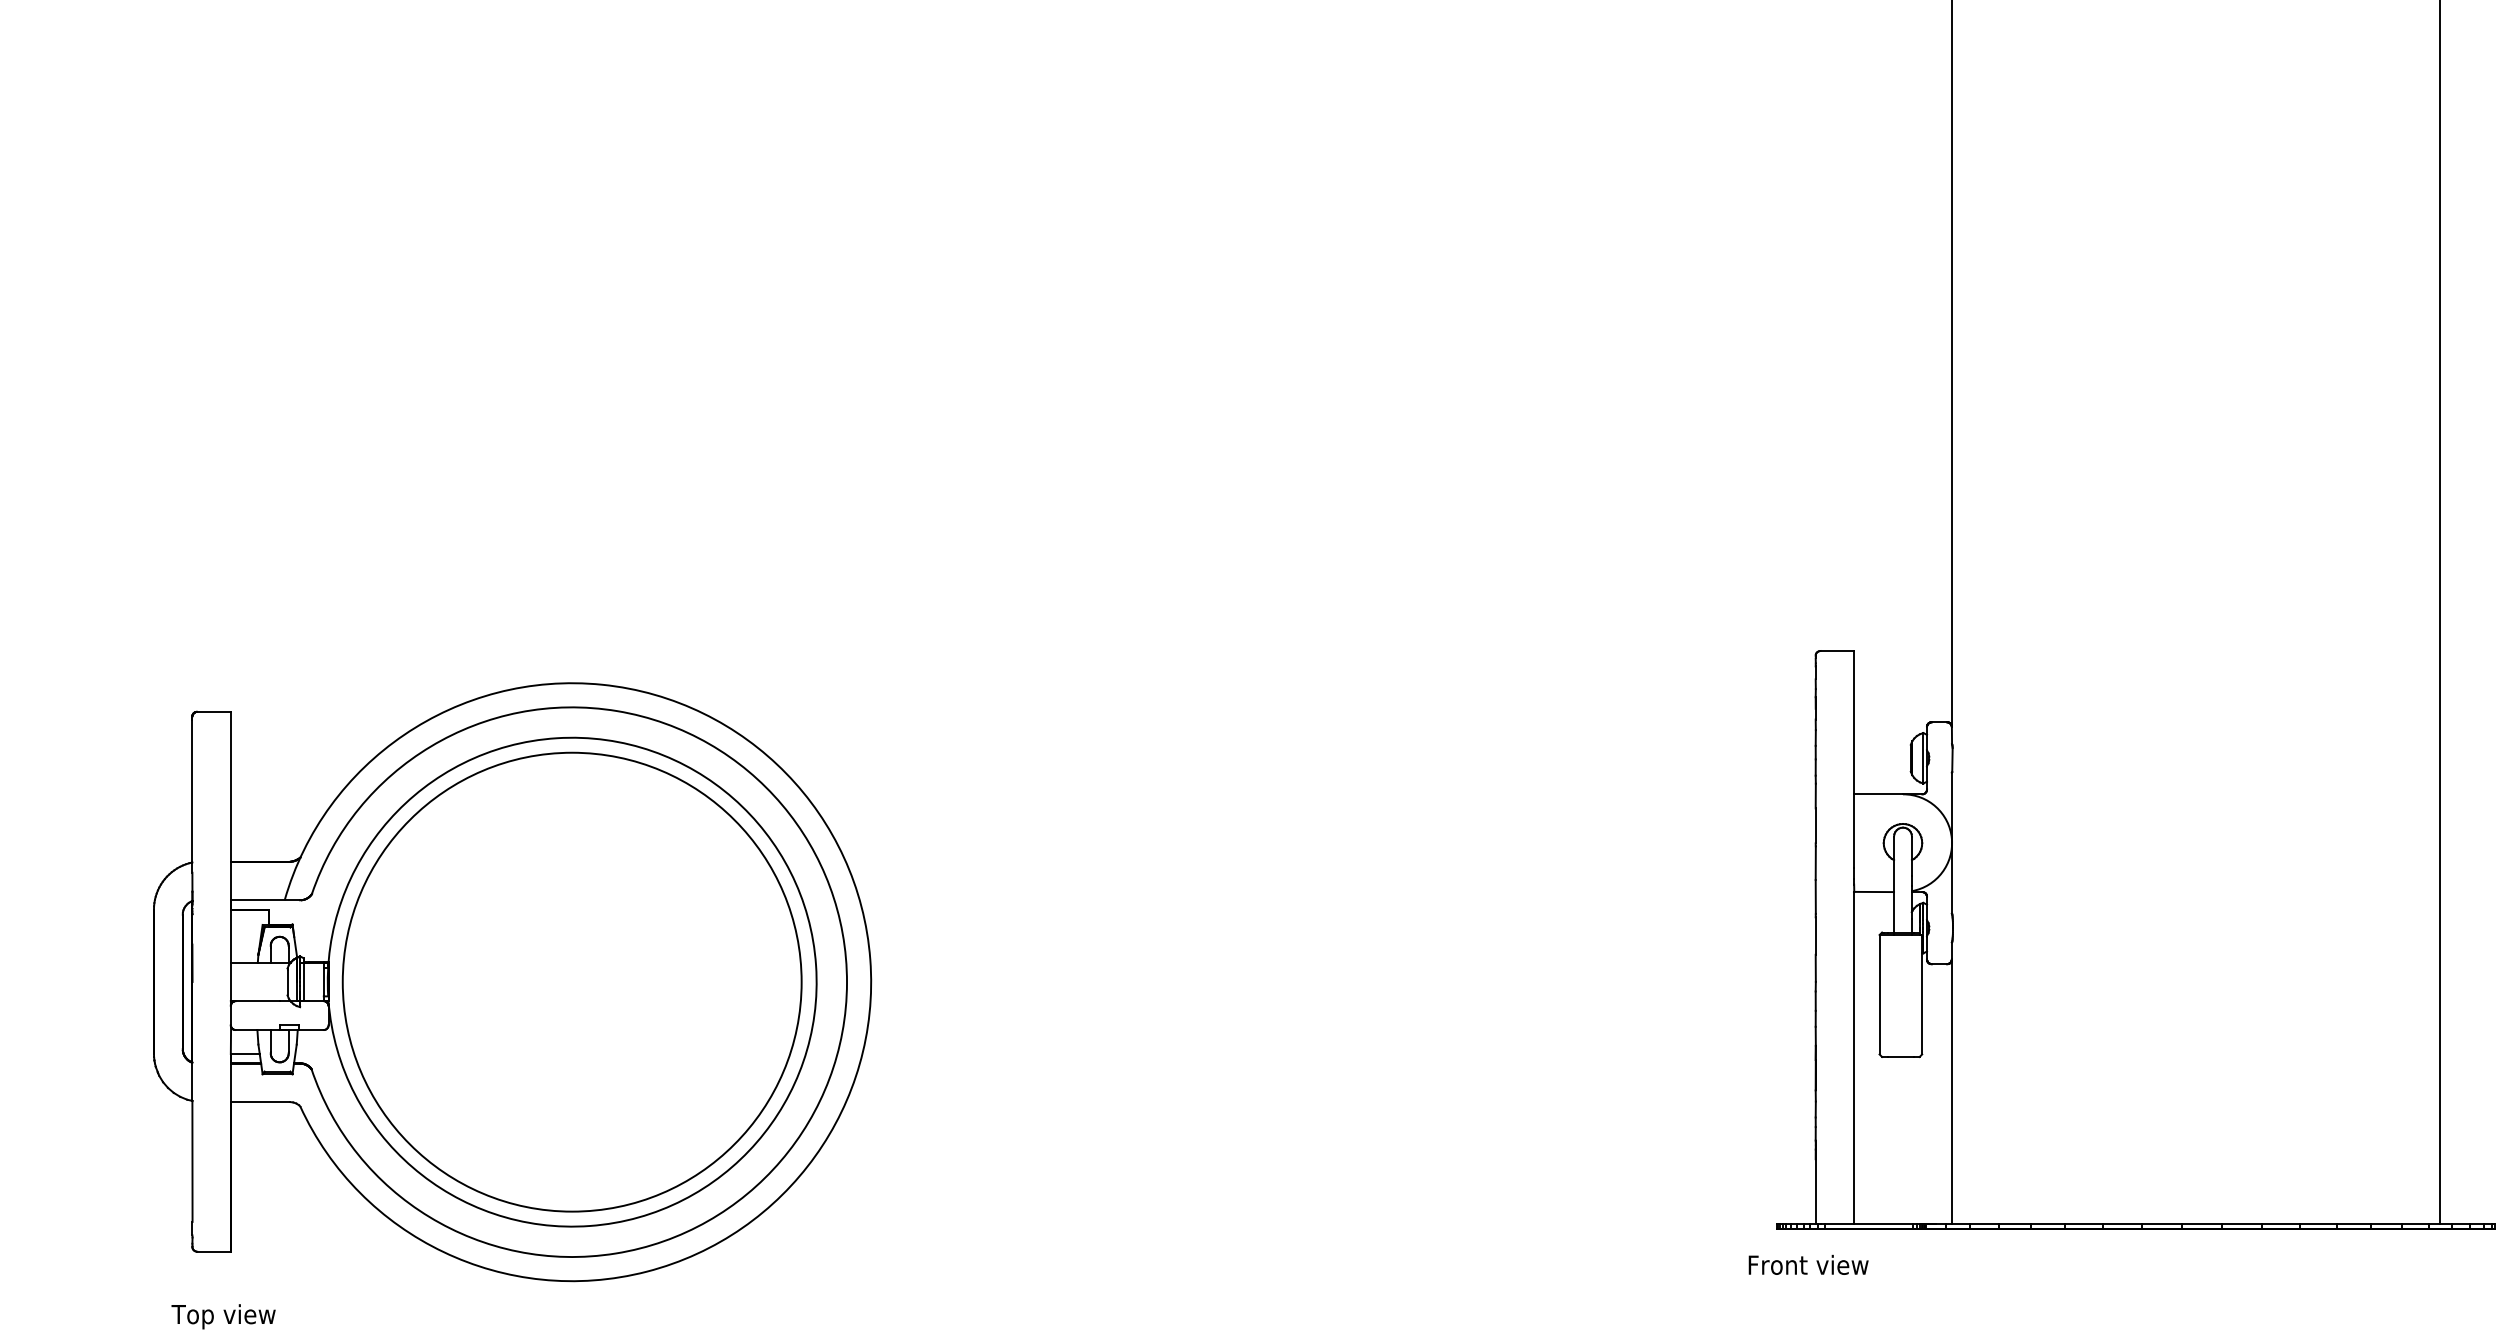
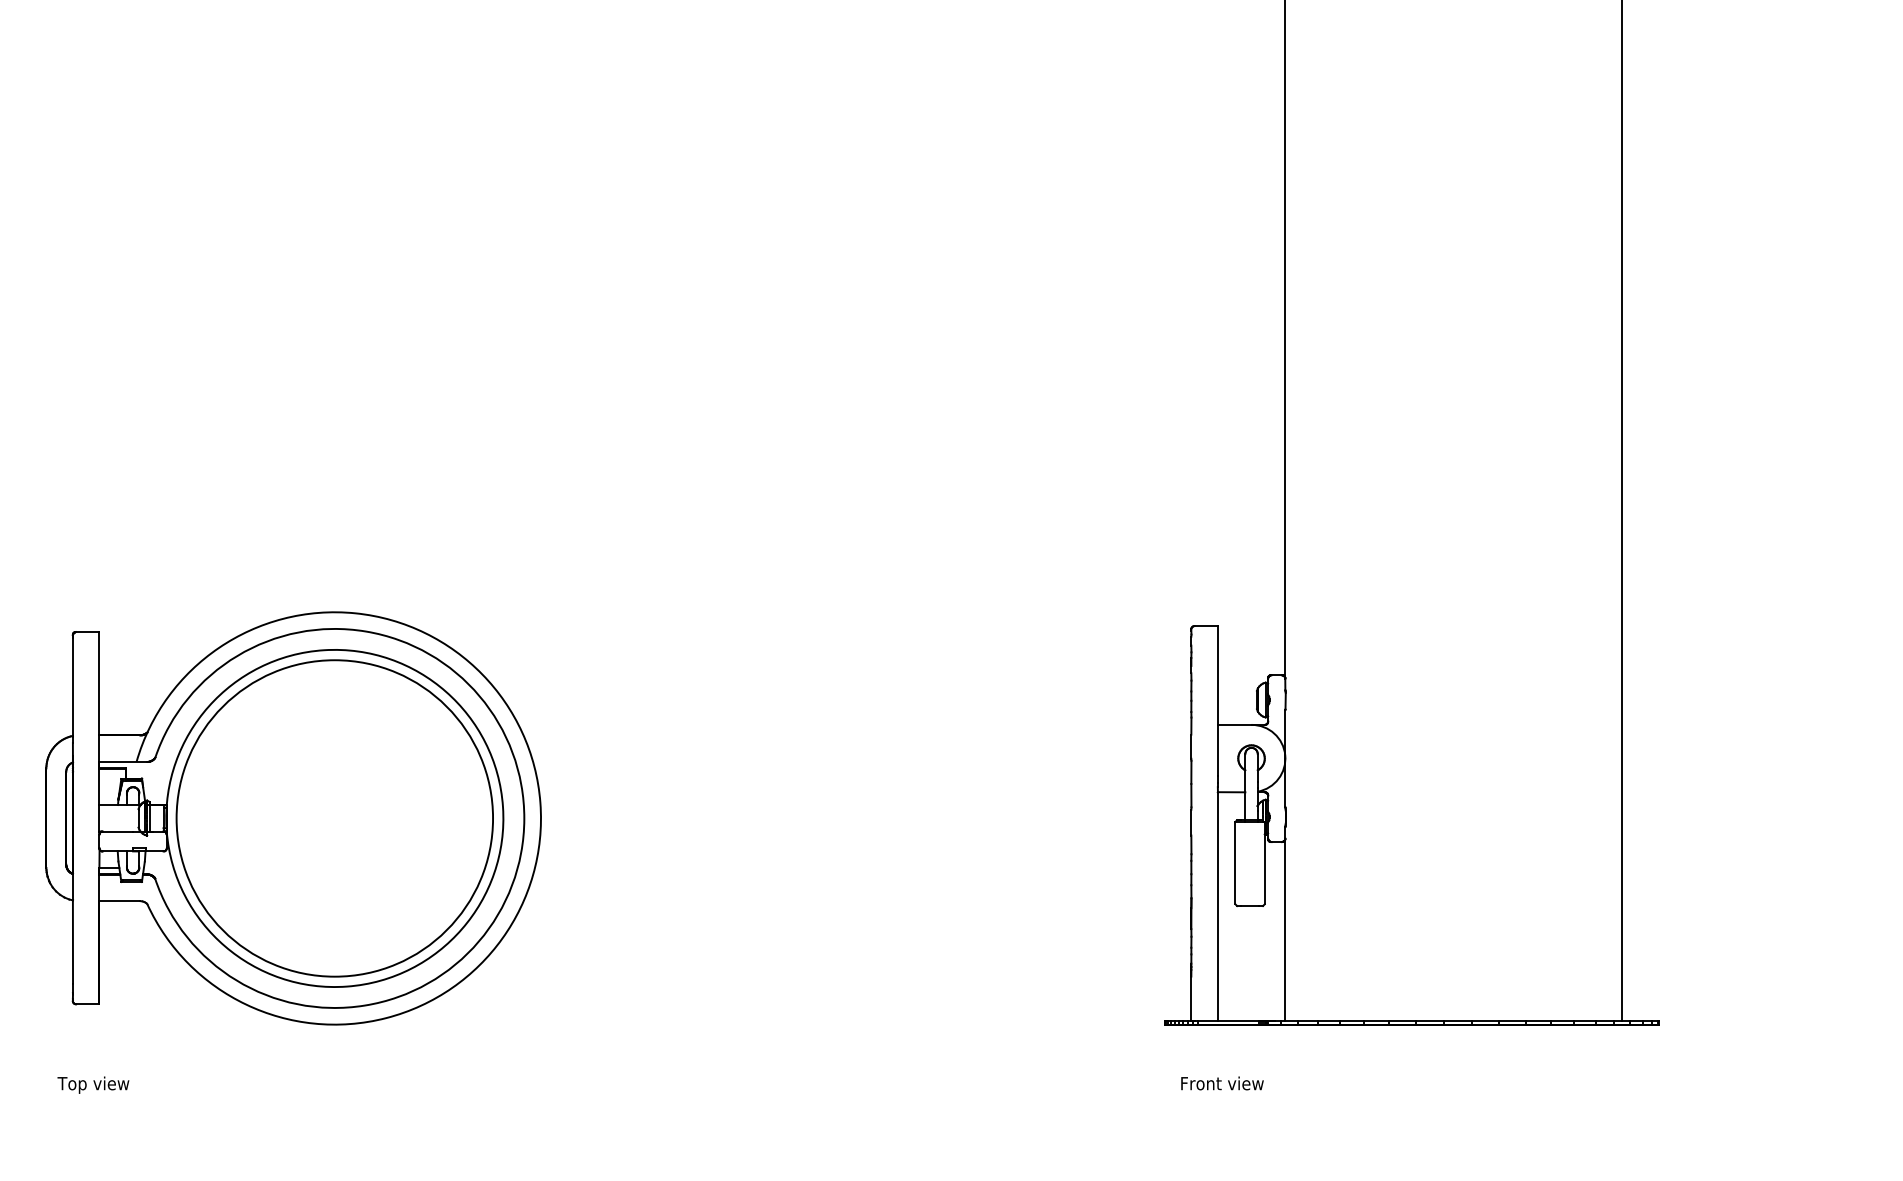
part: (512, 982) -> (293, 818), moved
text: (1808, 1265) -> (1222, 1083), moved

